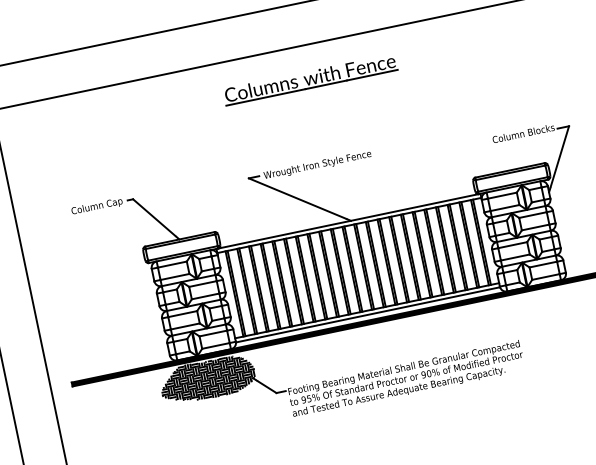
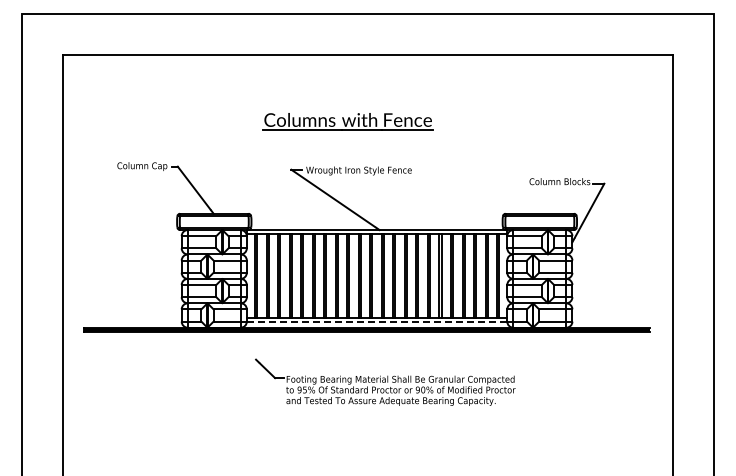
part: (309, 79) -> (347, 121), moved
line: (367, 315) -> (376, 322), solid -> dashed
hatch: (207, 379) -> (212, 351), removed

